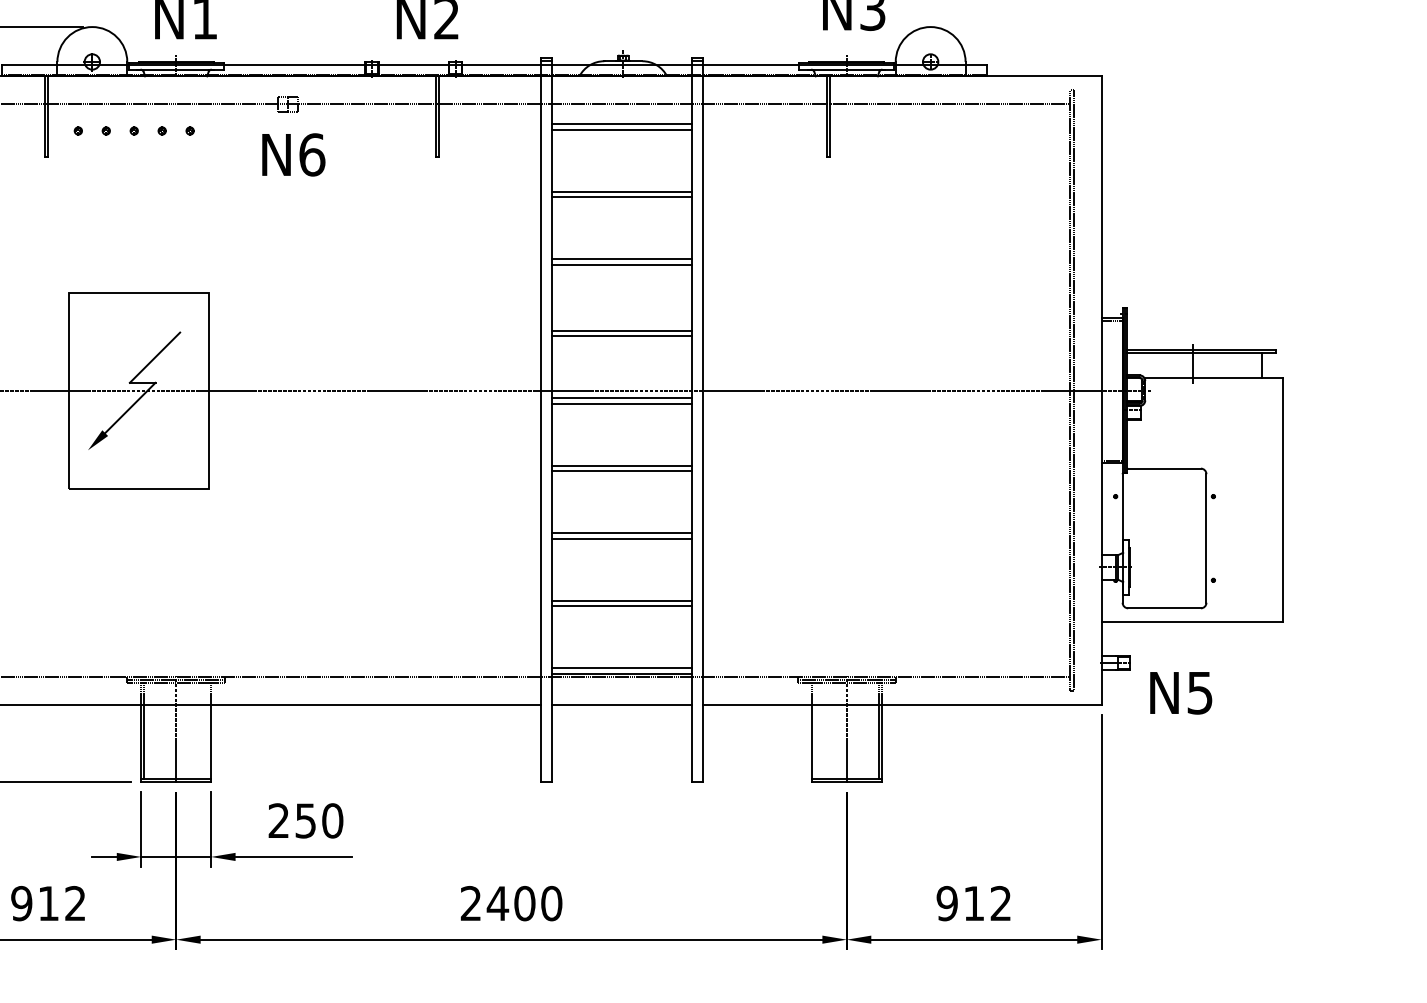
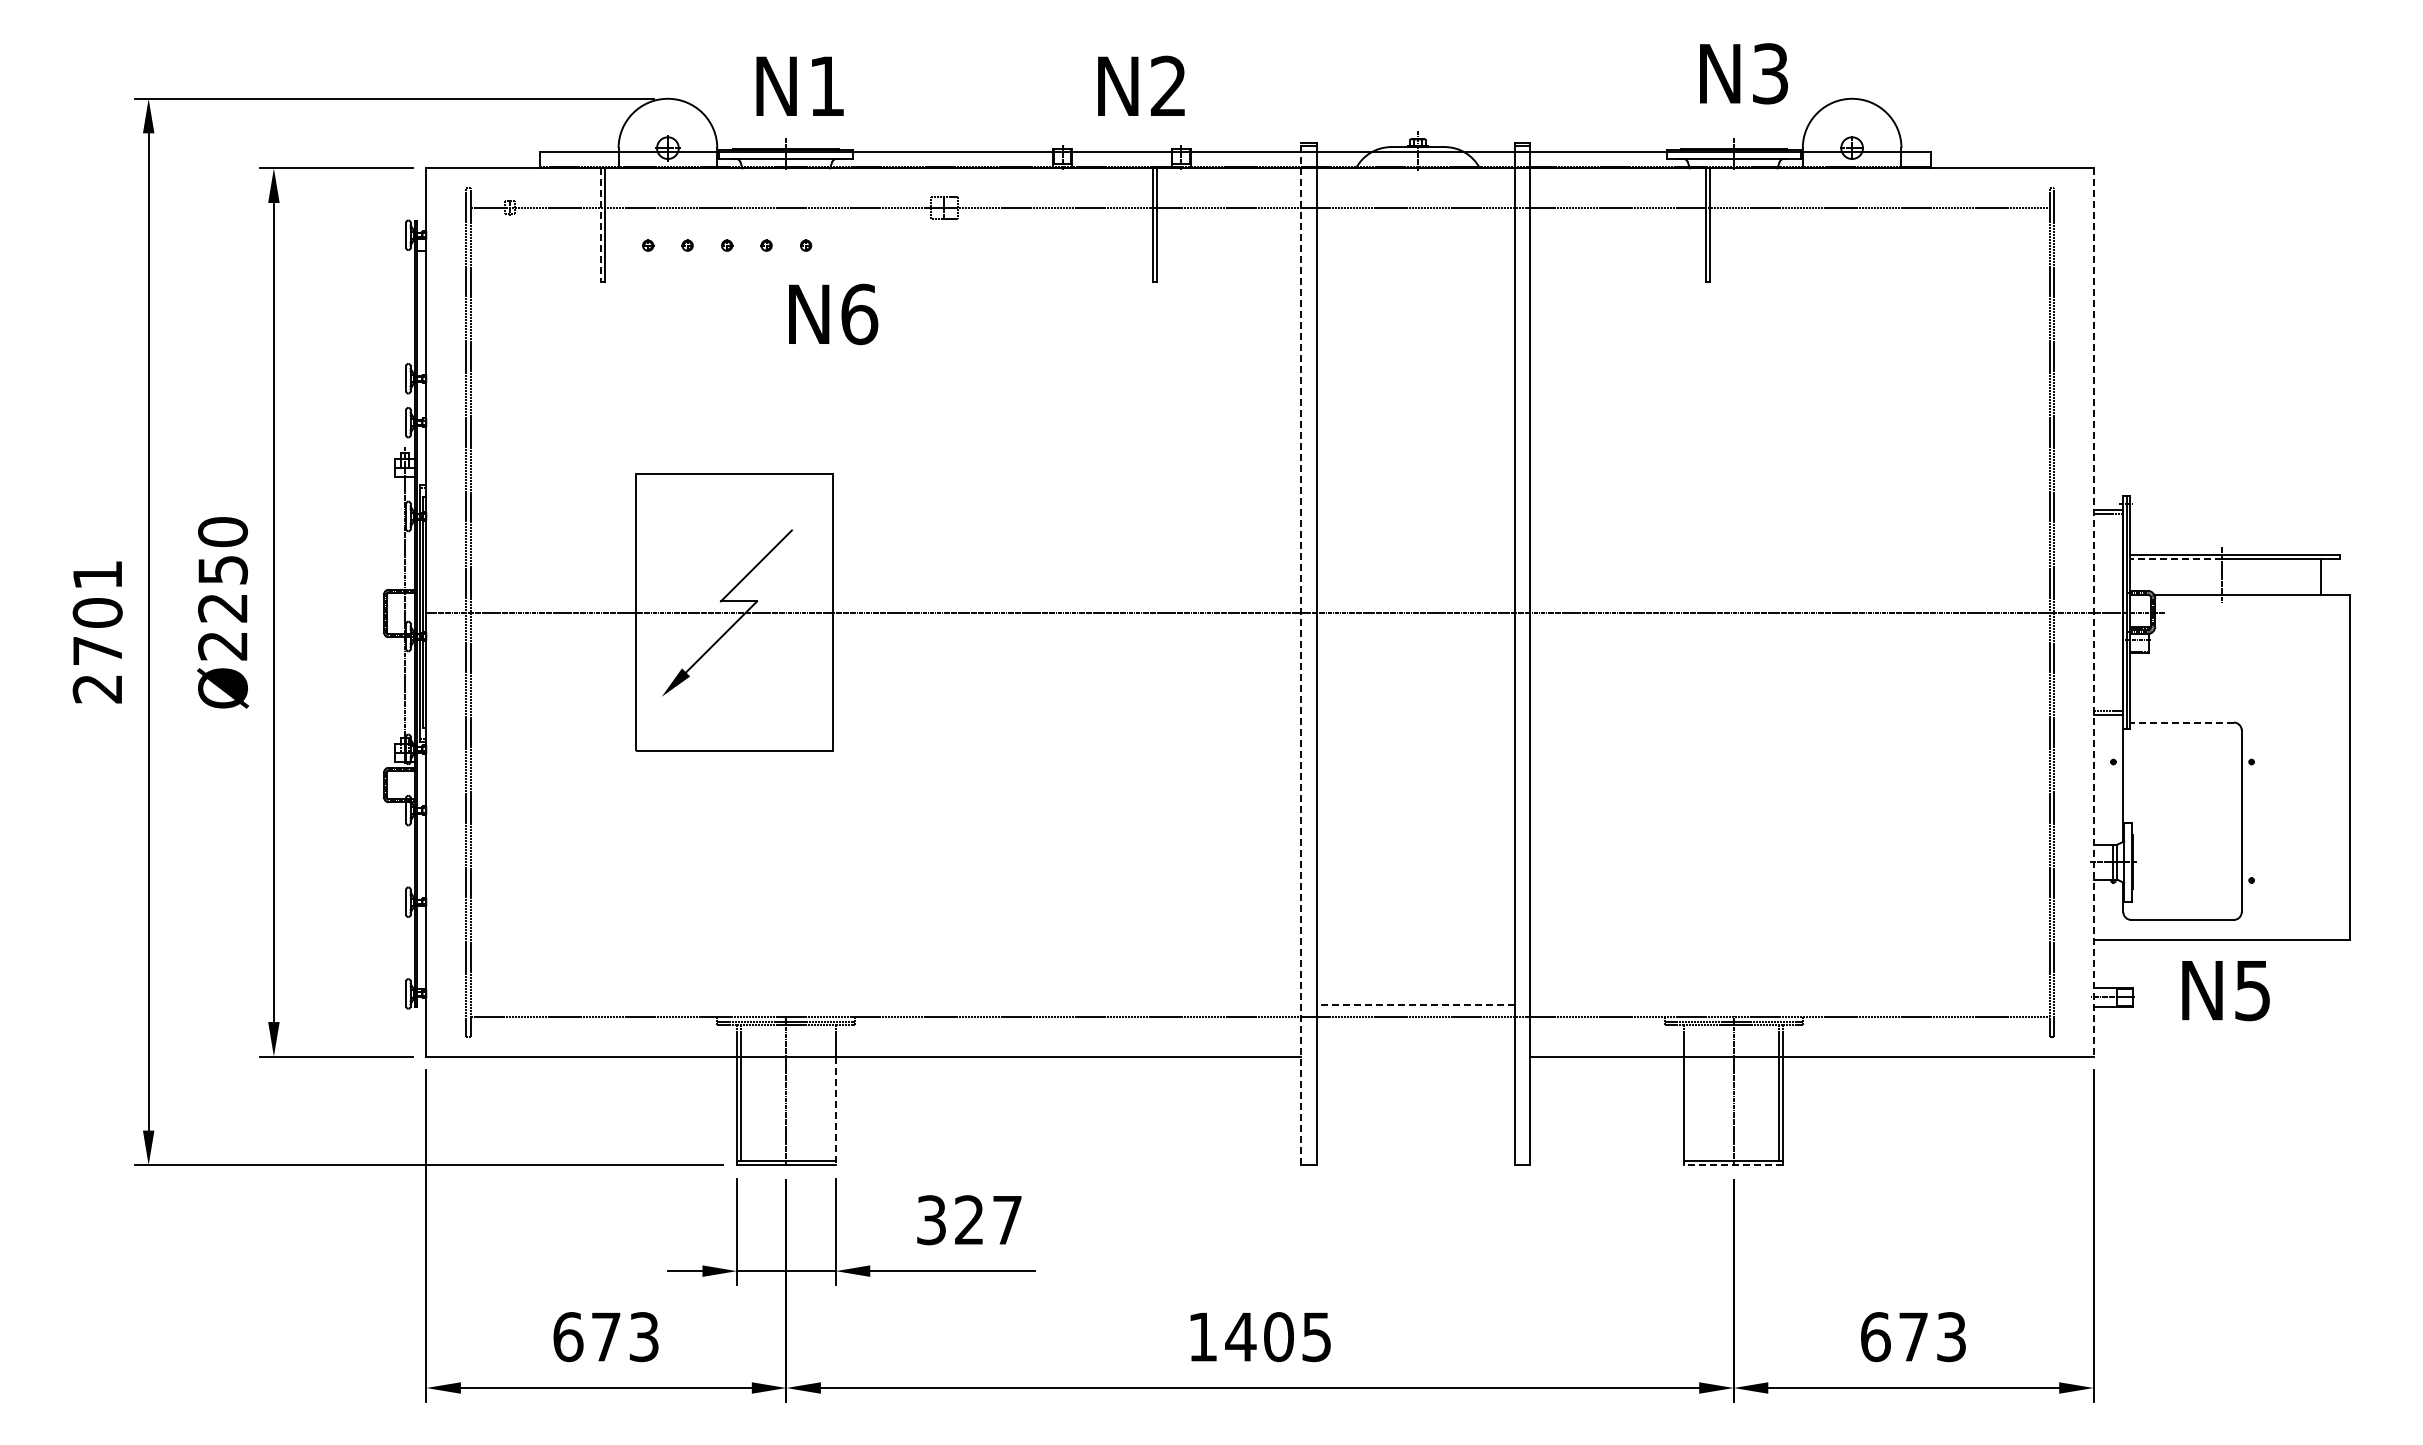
line: (44, 116) -> (600, 225), solid -> dashed
line: (621, 123) -> (1415, 235), removed
line: (621, 129) -> (1415, 243), removed
text: (293, 154) -> (833, 314), moved
line: (621, 191) -> (1415, 331), removed
line: (621, 197) -> (1415, 339), removed
line: (621, 259) -> (1415, 426), removed
line: (621, 264) -> (1415, 434), removed
line: (621, 330) -> (1415, 527), removed
line: (621, 336) -> (1415, 535), removed
line: (1159, 353) -> (2175, 559), solid -> dashed
line: (1101, 391) -> (2093, 613), solid -> dashed
line: (621, 398) -> (1415, 623), removed
line: (621, 404) -> (1415, 631), removed
line: (540, 419) -> (1301, 653), solid -> dashed
line: (621, 465) -> (1415, 718), removed
line: (1164, 468) -> (2182, 722), solid -> dashed
line: (621, 471) -> (1415, 726), removed
line: (621, 532) -> (1415, 813), removed
line: (621, 538) -> (1415, 821), removed
line: (621, 600) -> (1415, 909), removed
line: (621, 606) -> (1415, 917), removed
line: (621, 668) -> (1415, 1004), solid -> dashed
line: (621, 673) -> (1415, 1012), removed
text: (1180, 693) -> (2225, 991), moved
line: (621, 705) -> (1415, 1056), removed
line: (210, 743) -> (835, 1111), solid -> dashed
line: (846, 782) -> (1733, 1165), solid -> dashed
text: (305, 821) -> (969, 1220), 250 -> 327
text: (48, 903) -> (605, 1337), 912 -> 673
text: (511, 903) -> (1259, 1337), 2400 -> 1405
text: (973, 903) -> (1912, 1337), 912 -> 673

